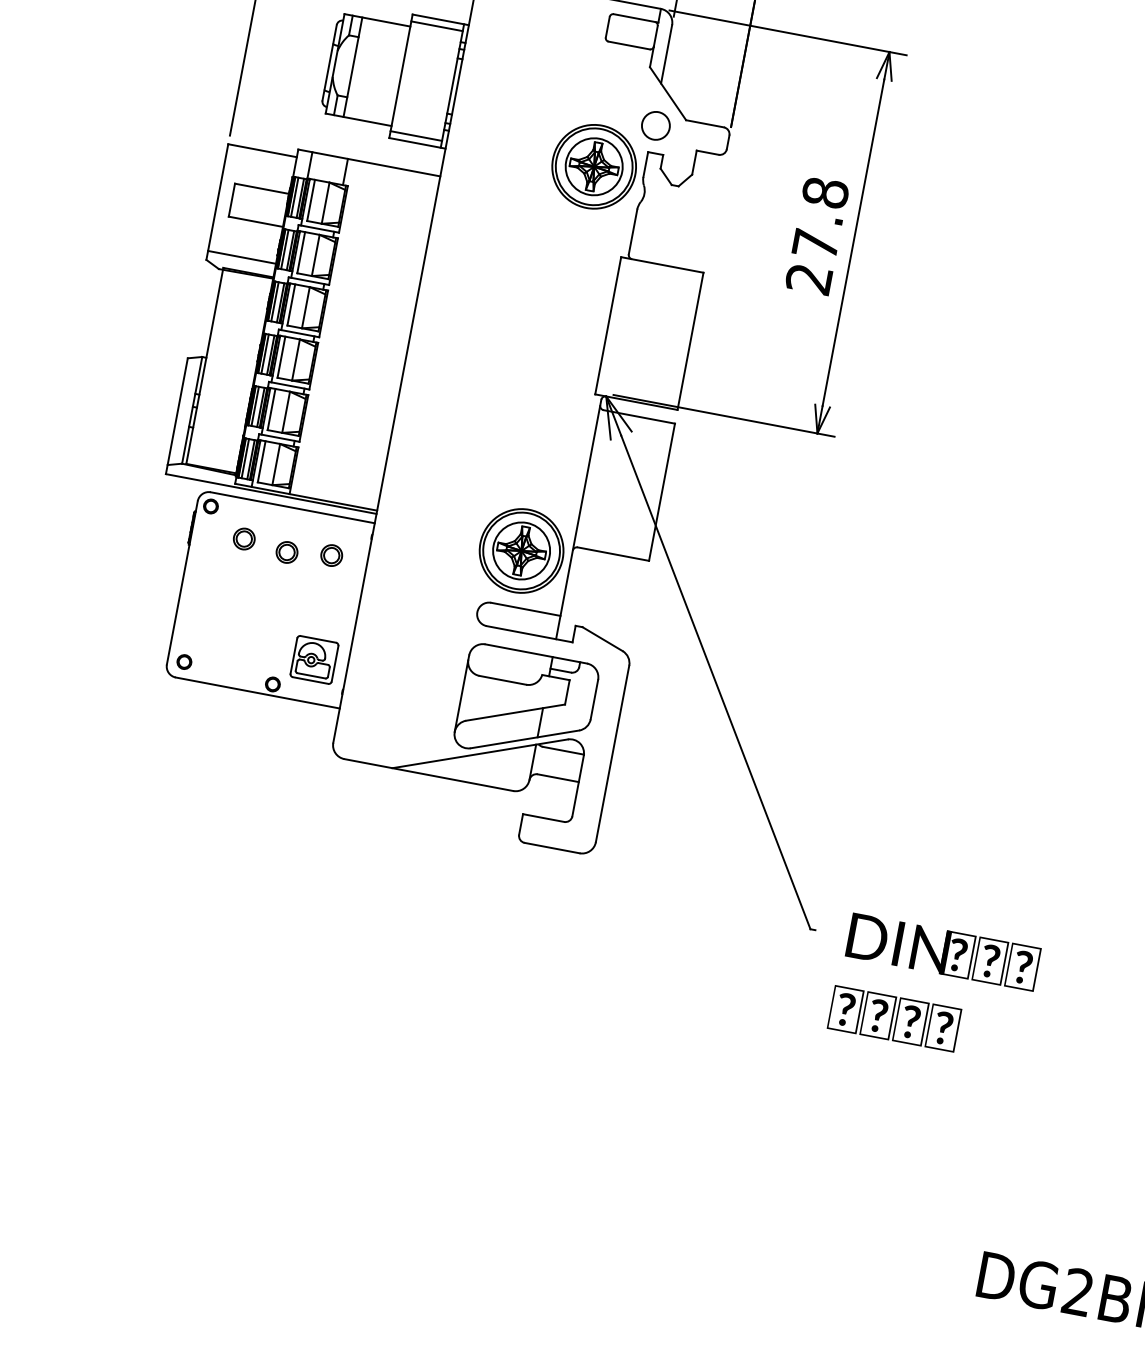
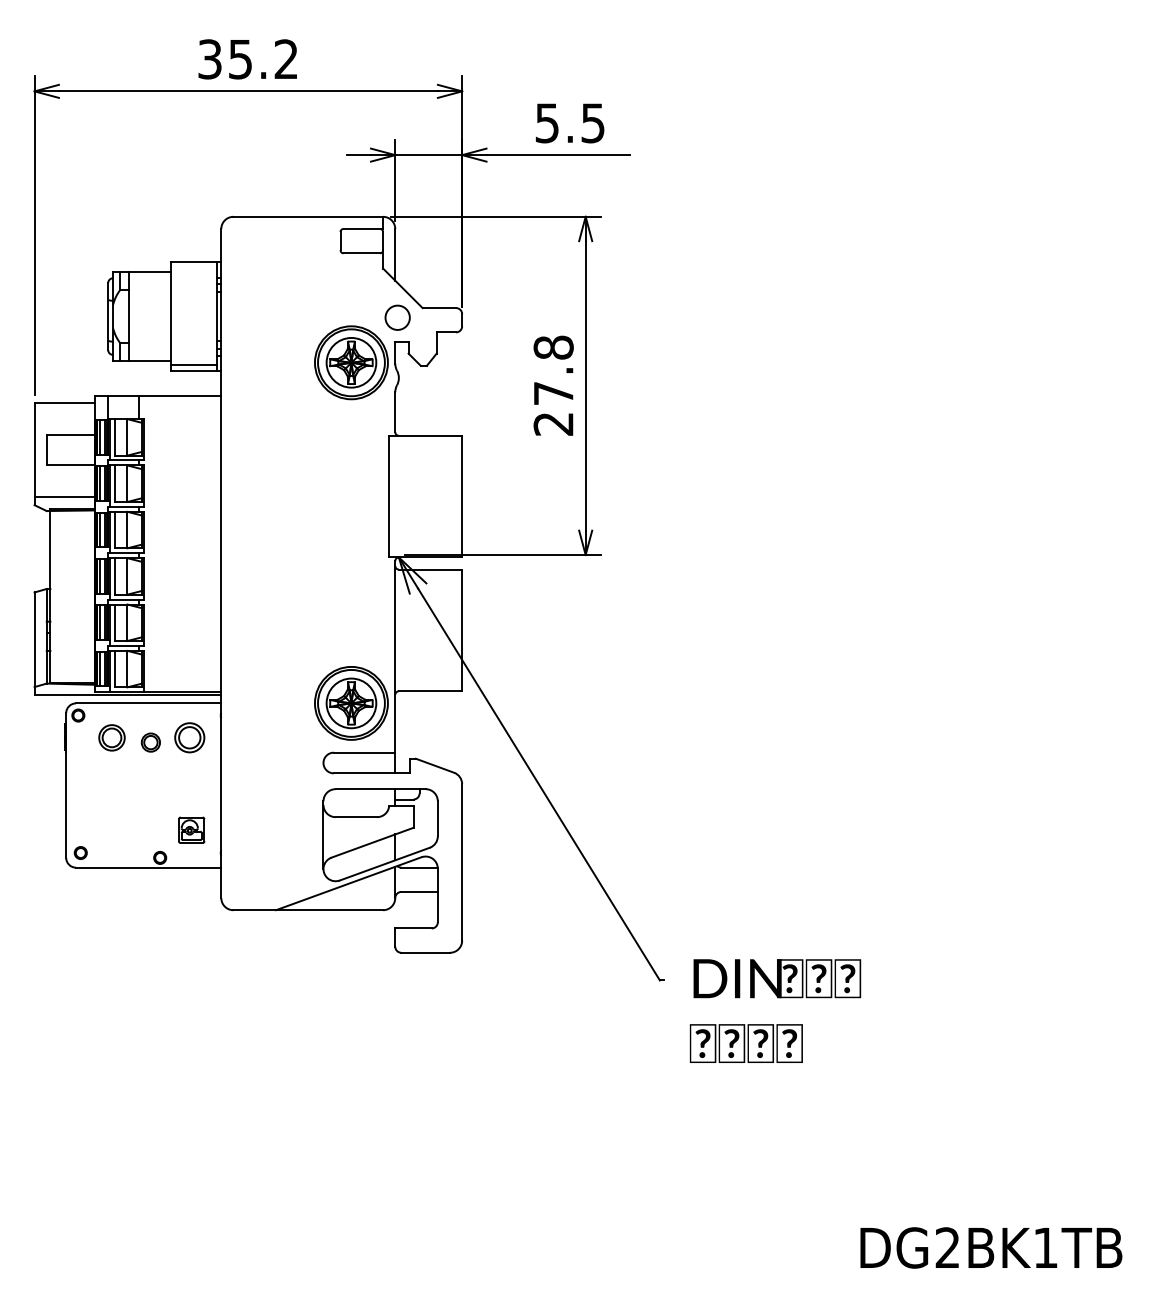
line: (437, 25) -> (194, 267), removed
part: (244, 539) -> (112, 738), size x1.4
part: (331, 556) -> (189, 738), size x1.6
part: (314, 660) -> (191, 830), size x0.7

